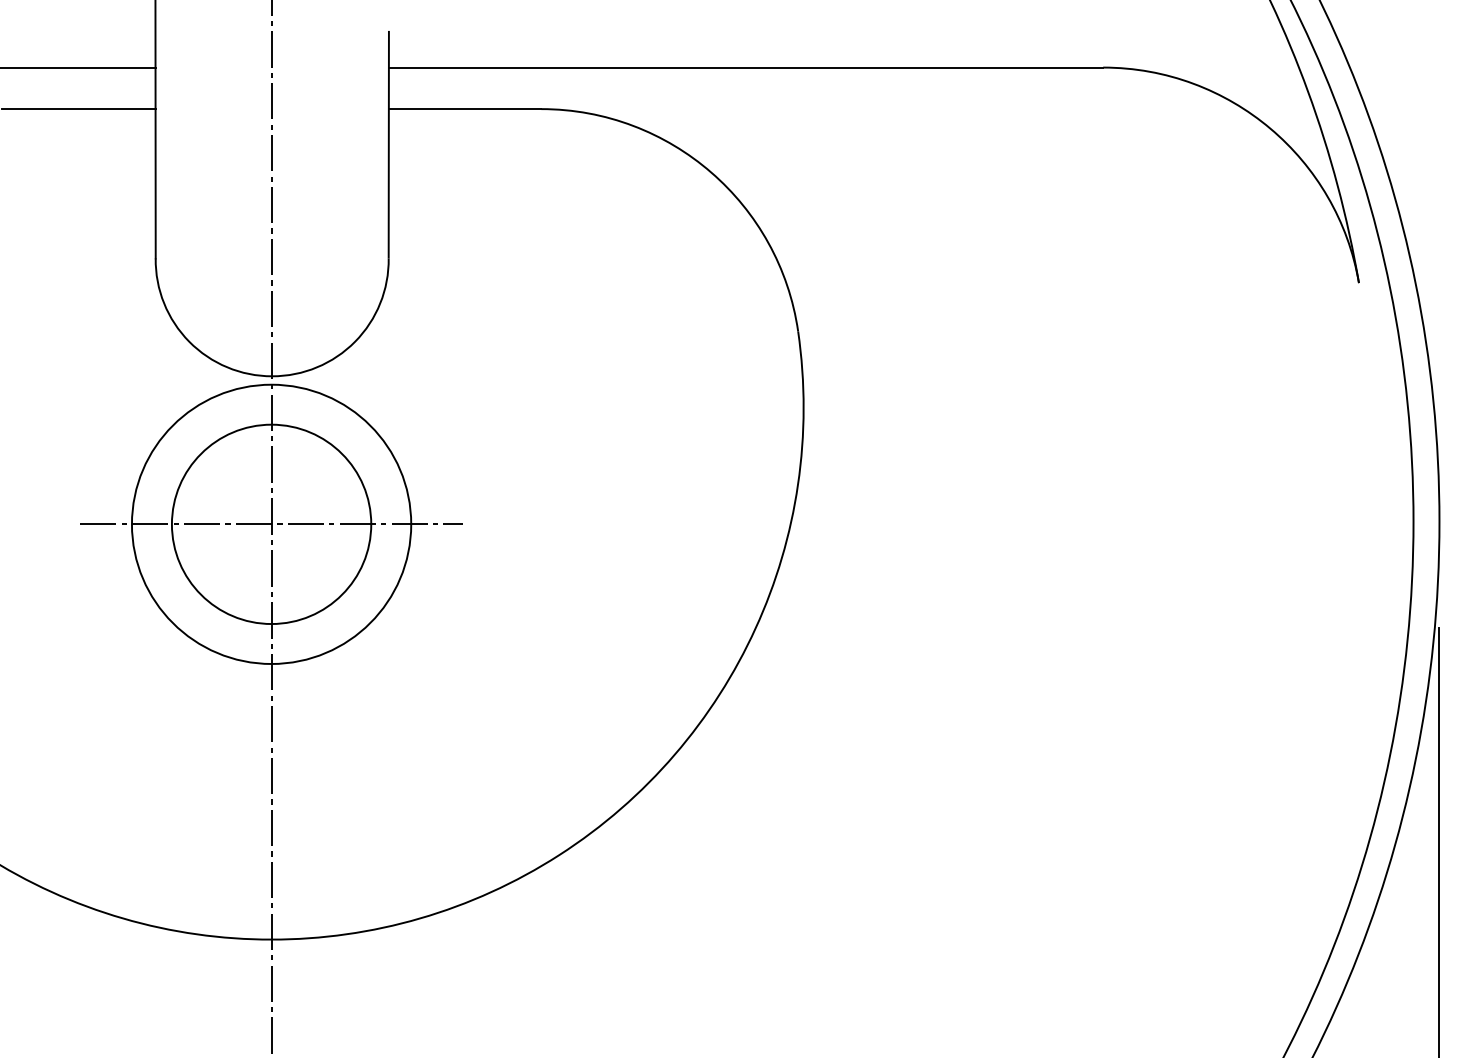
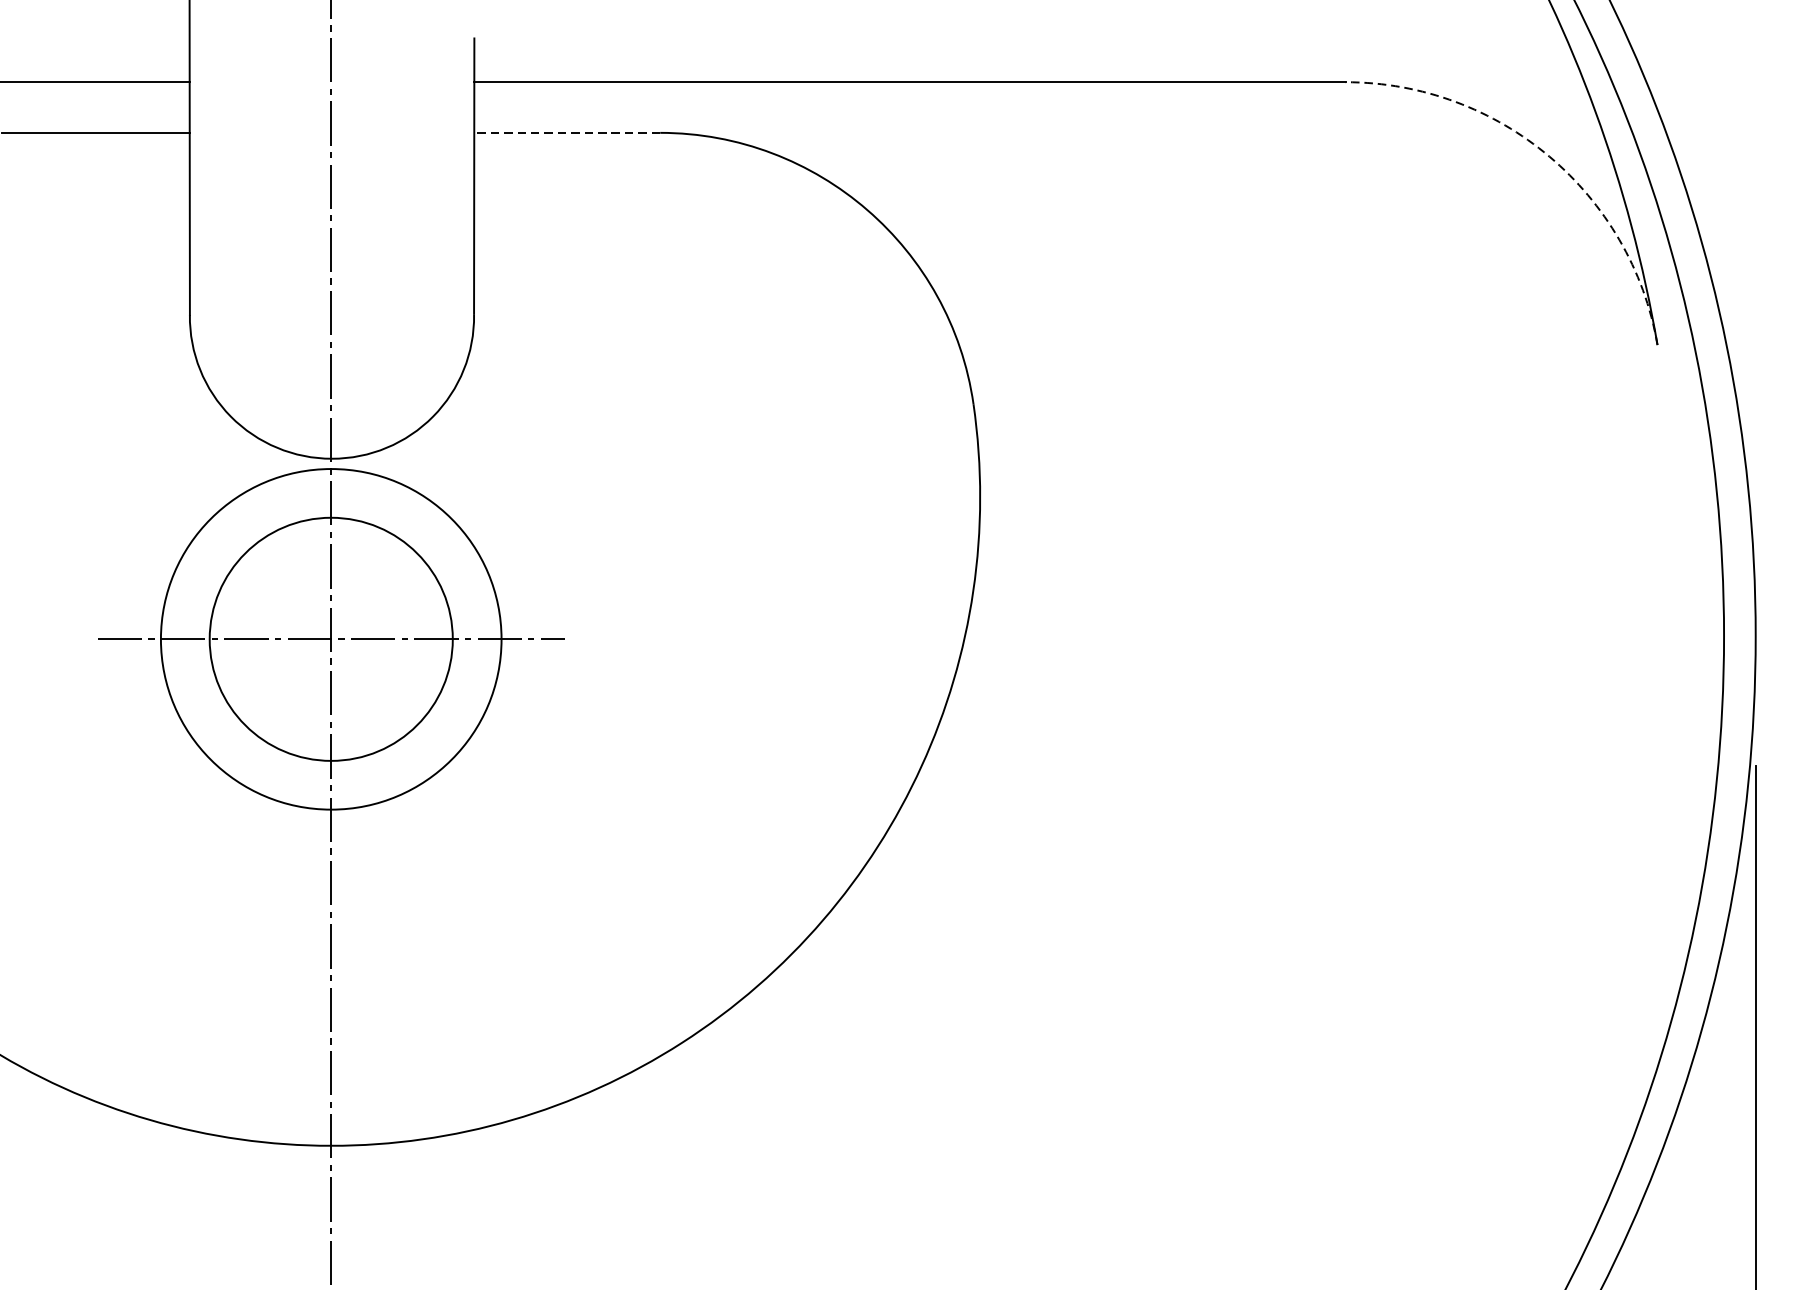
line: (464, 109) -> (566, 133), solid -> dashed
arc: (1270, 128) -> (1549, 156), solid -> dashed

